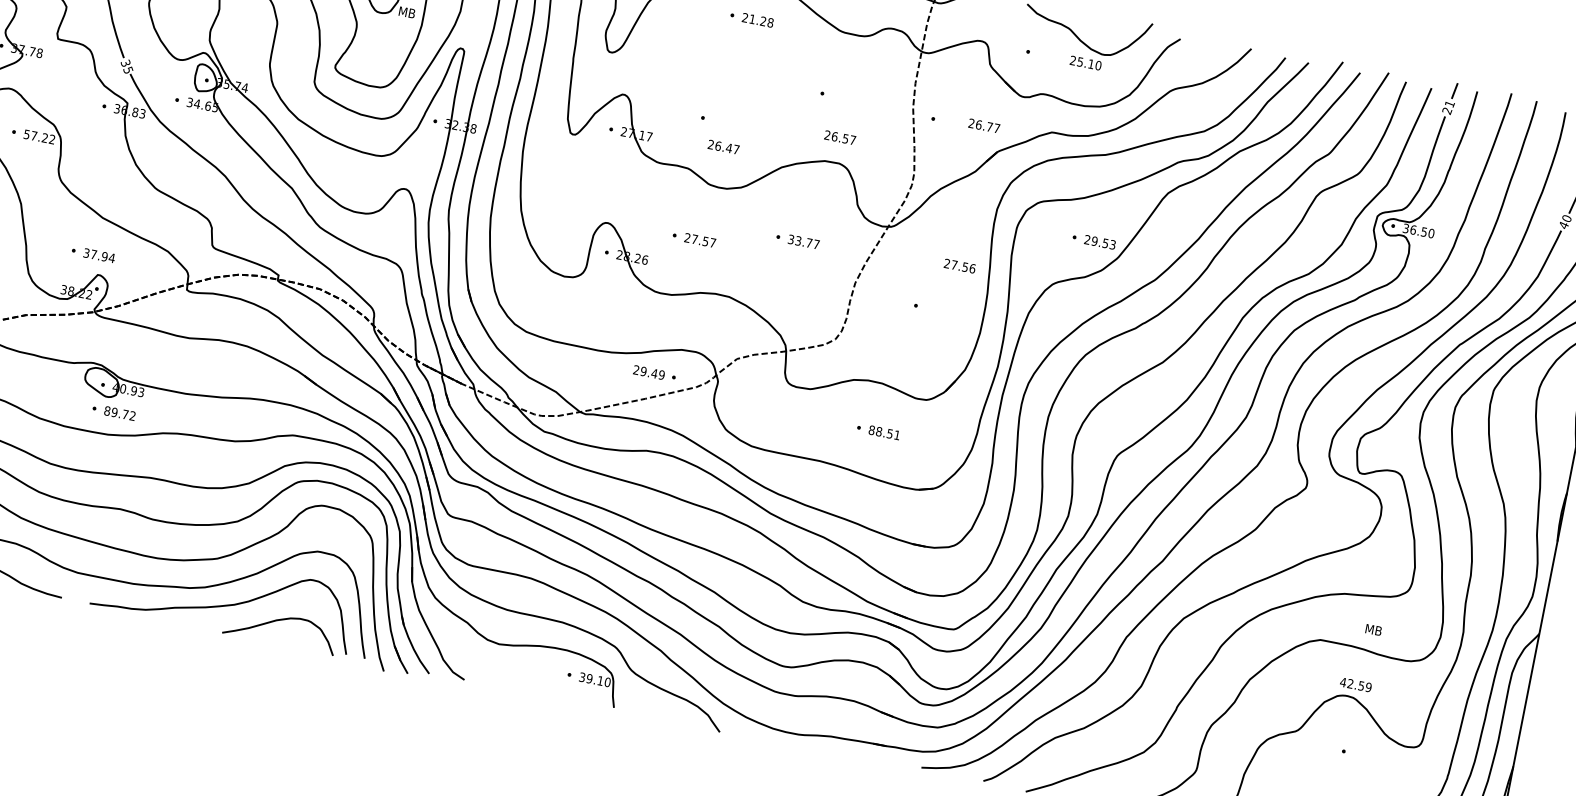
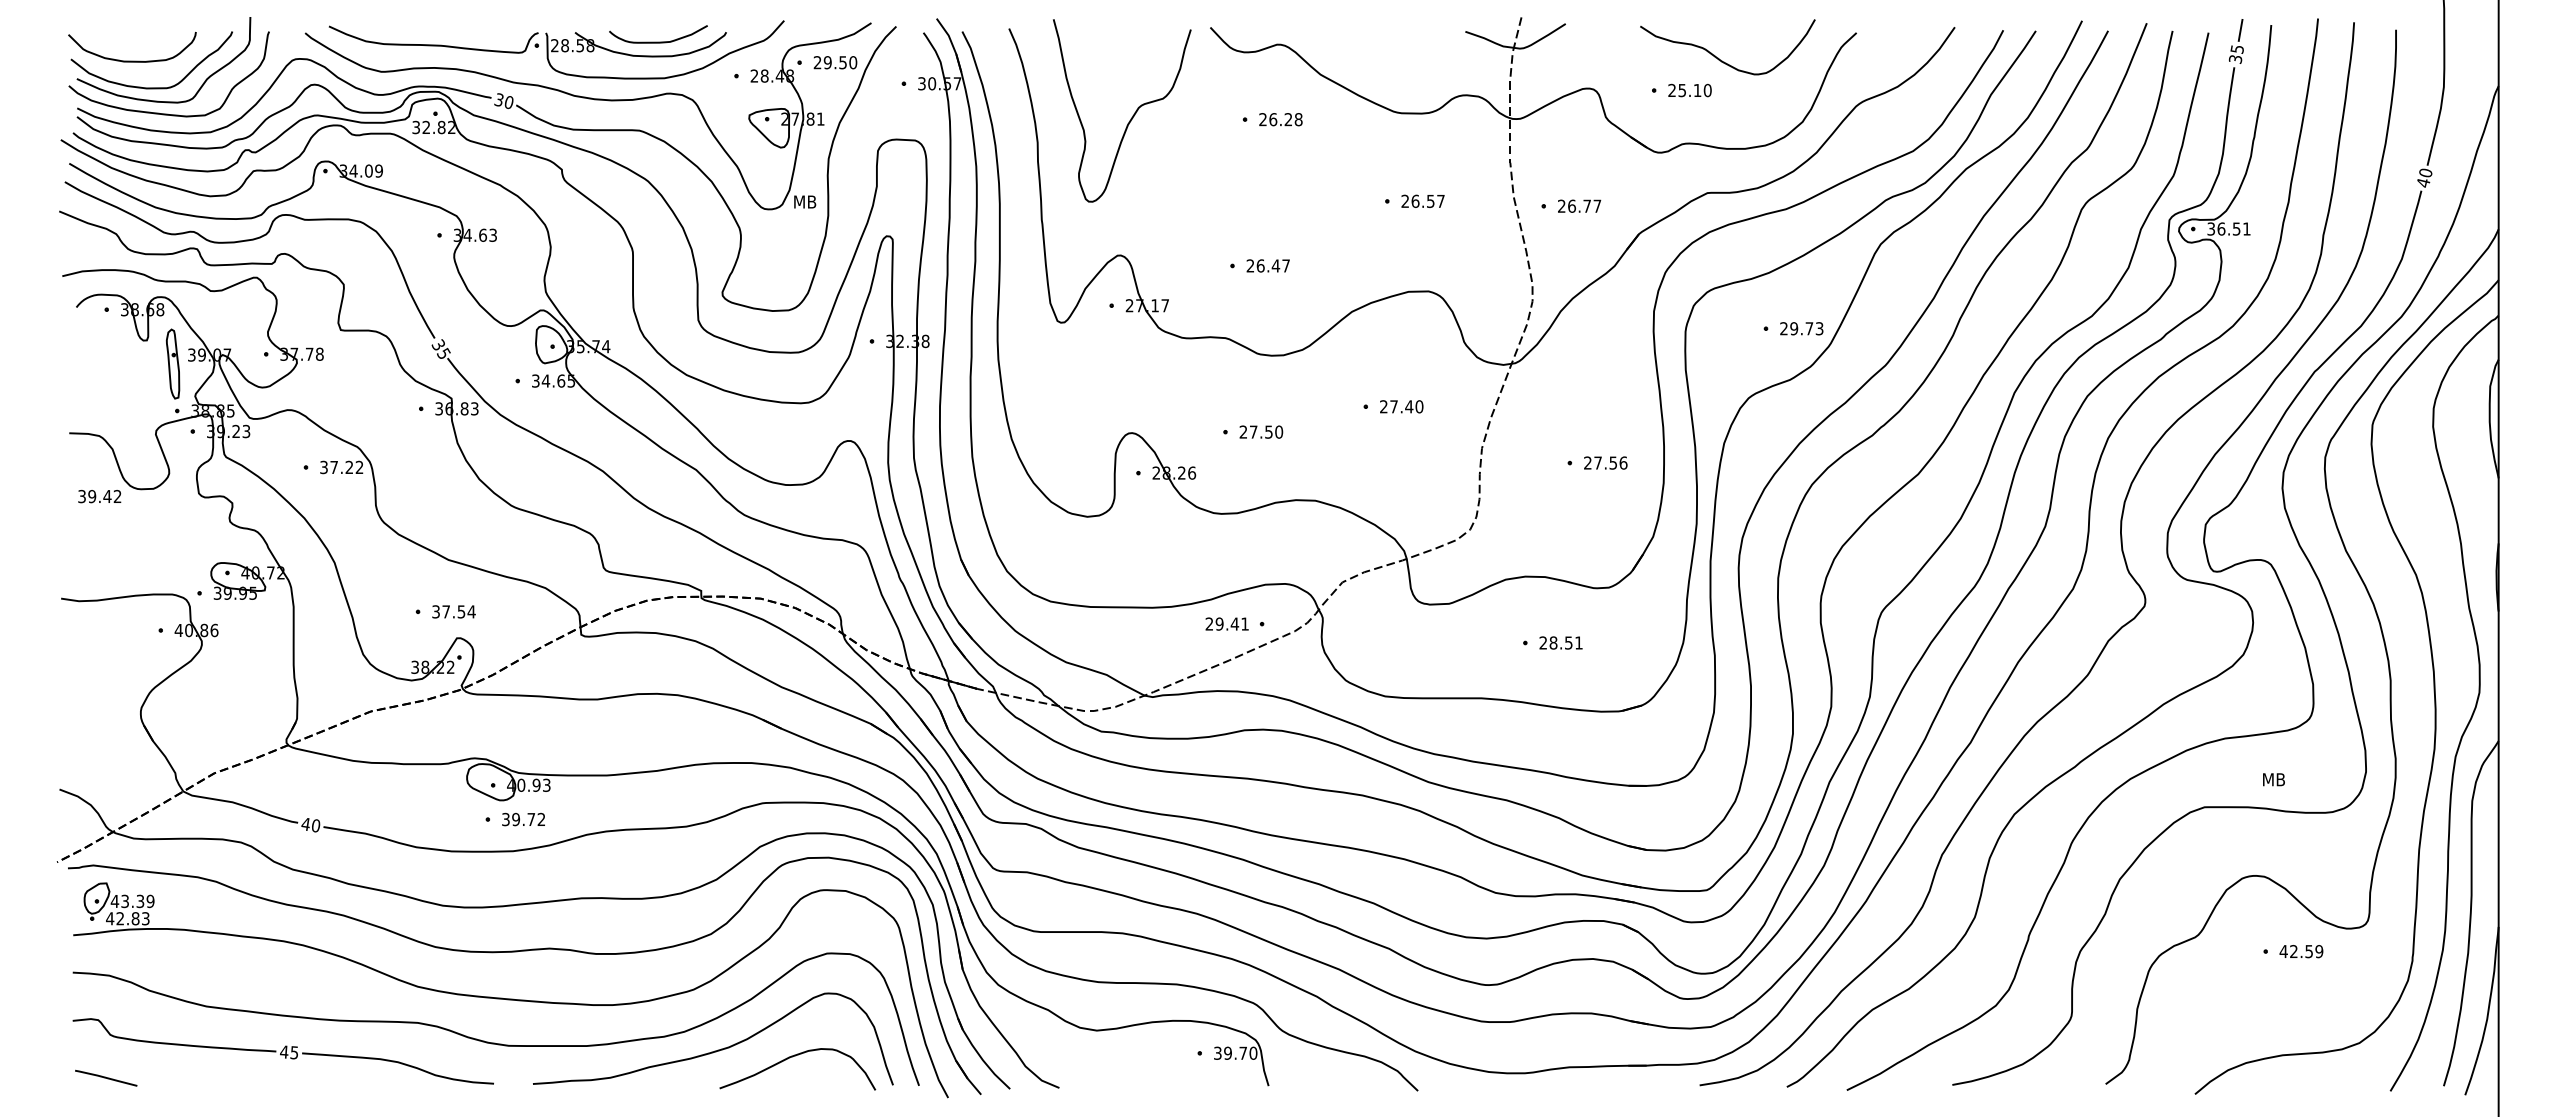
text: (752, 19) -> (1273, 119), 21.28 -> 26.28
text: (1085, 63) -> (1689, 90), moved
text: (1448, 107) -> (2236, 54), 21 -> 35
text: (984, 125) -> (1579, 205), moved
text: (26, 133) -> (323, 466), 57.22 -> 37.22
text: (839, 137) -> (1422, 200), moved
text: (723, 146) -> (1267, 265), moved
text: (1431, 233) -> (2246, 228), 36.50 -> 36.51
text: (803, 241) -> (1401, 406), 33.77 -> 27.40
text: (713, 242) -> (1279, 431), 27.57 -> 27.50
text: (1105, 243) -> (1809, 328), 29.53 -> 29.73
text: (104, 256) -> (461, 611), 37.94 -> 37.54
text: (959, 265) -> (1605, 462), moved
text: (661, 374) -> (1244, 623), 29.49 -> 29.41
text: (107, 410) -> (505, 819), 89.72 -> 39.72
text: (872, 429) -> (1543, 642), 88.51 -> 28.51
text: (600, 680) -> (1242, 1052), 39.10 -> 39.70
text: (1355, 684) -> (2301, 951), moved

